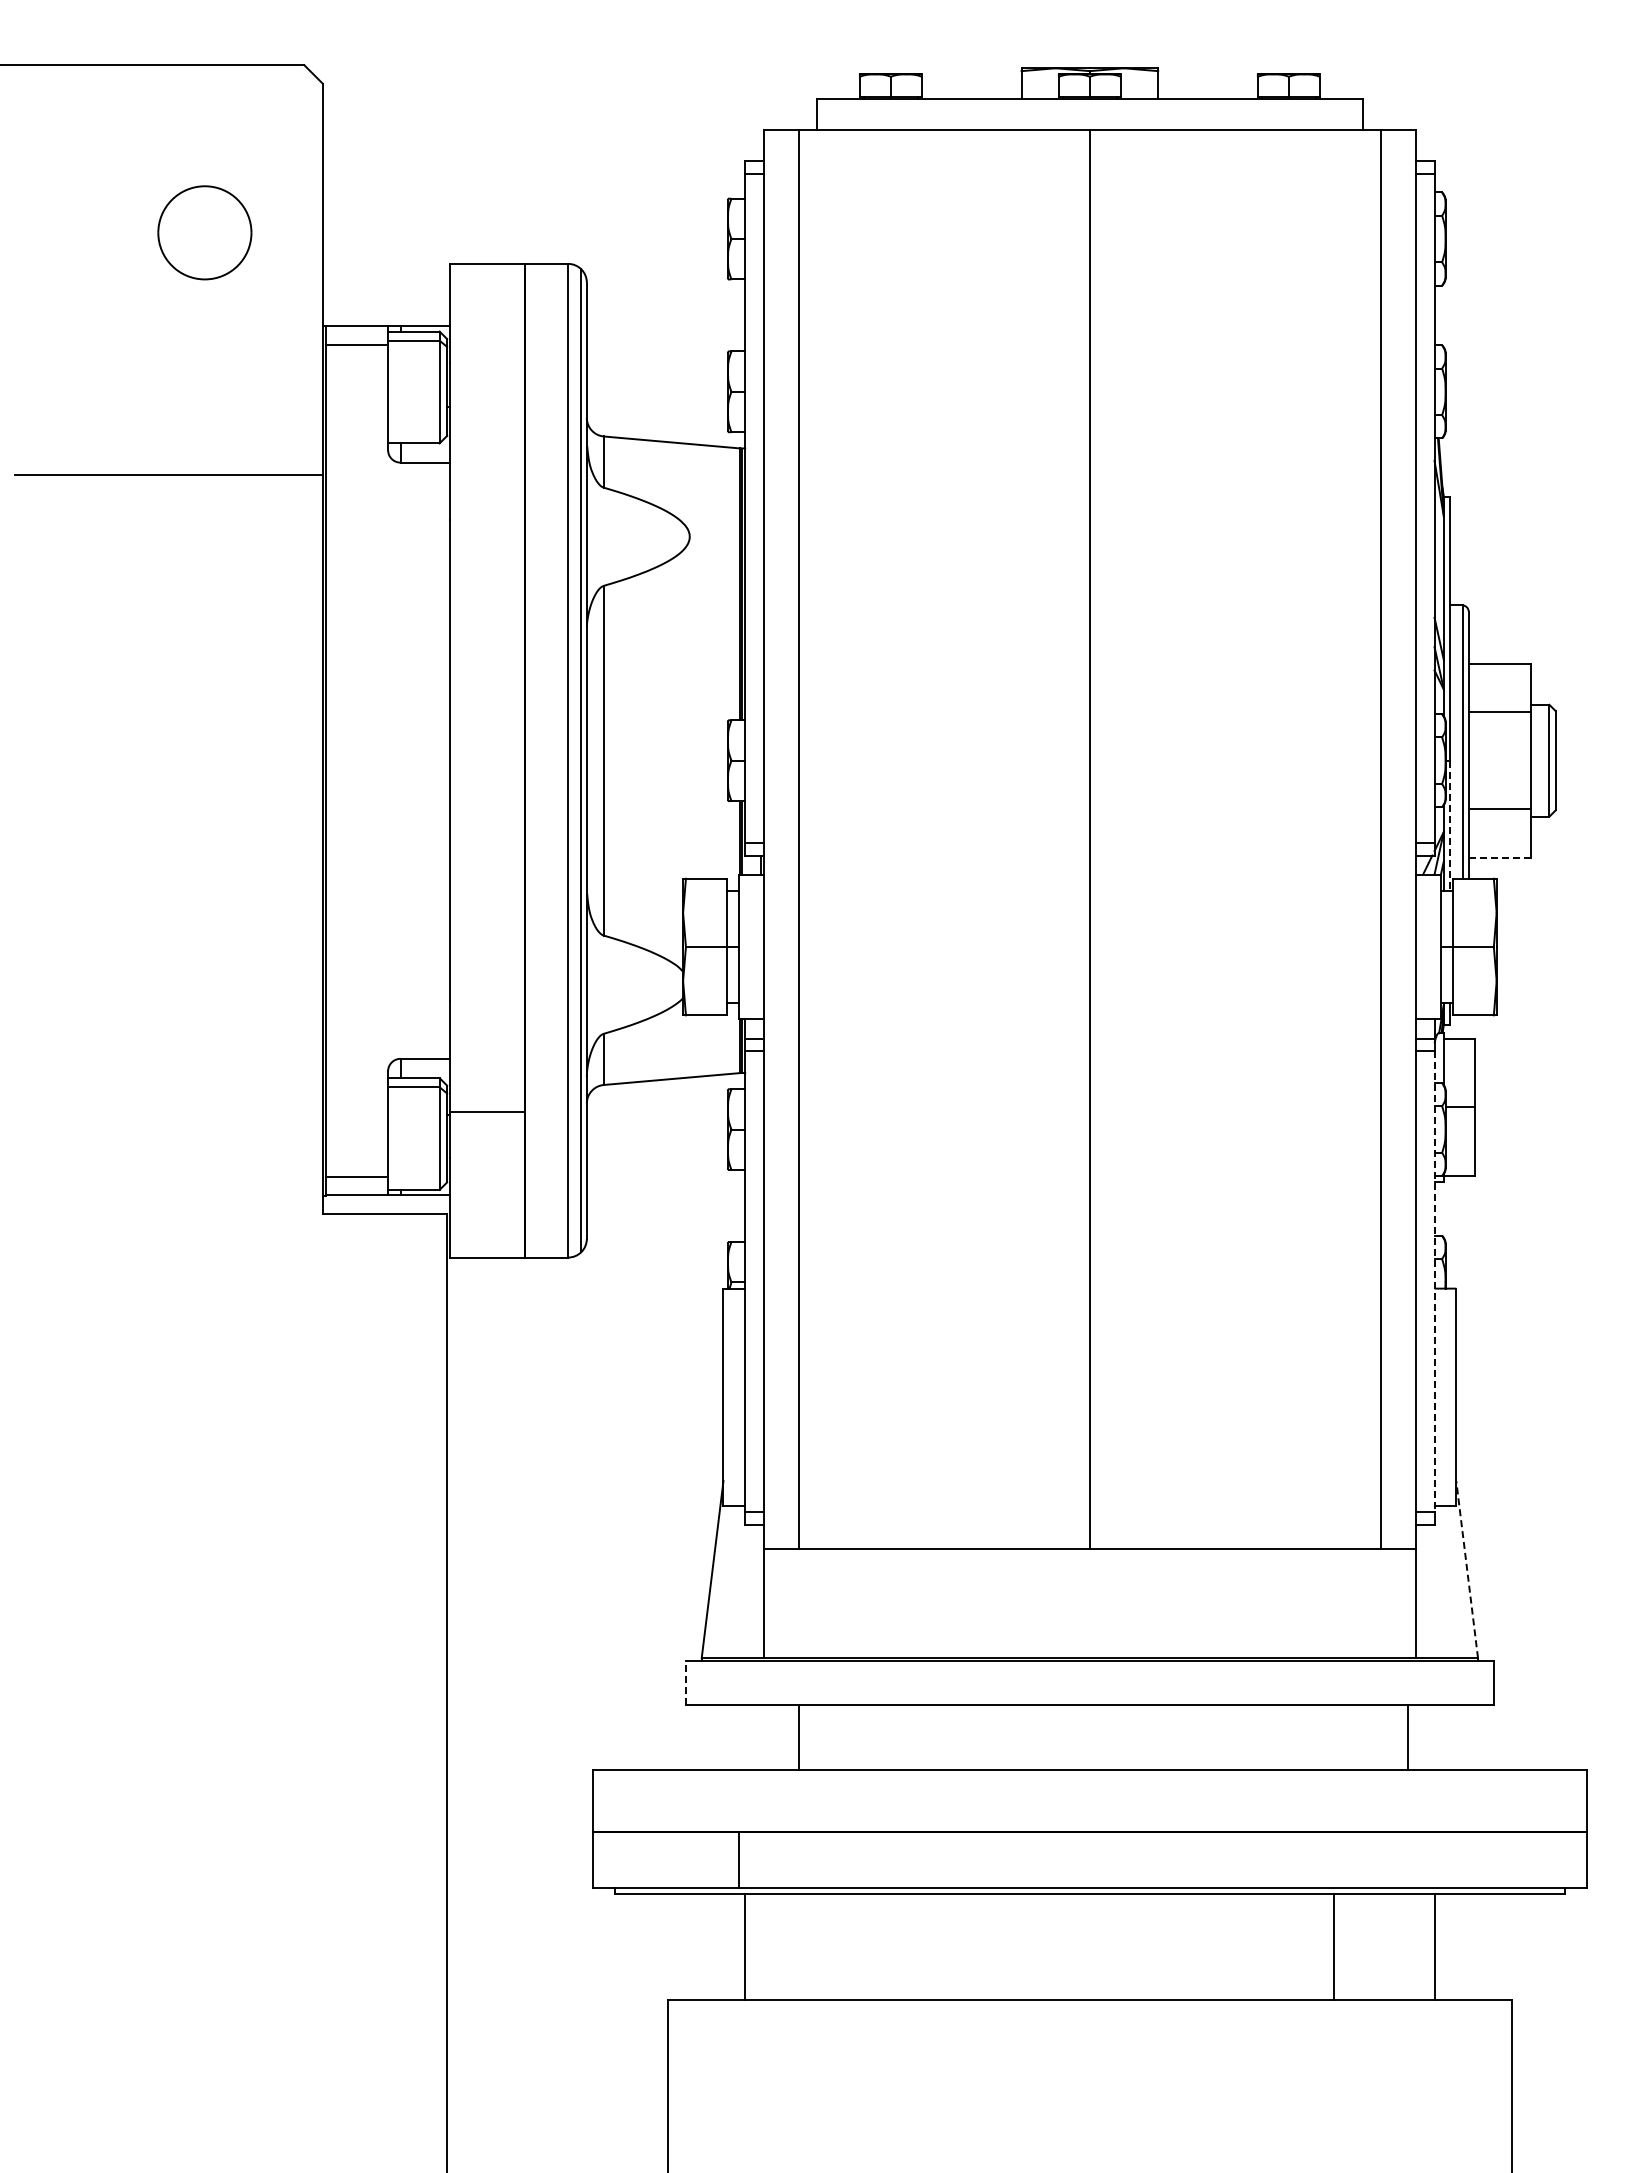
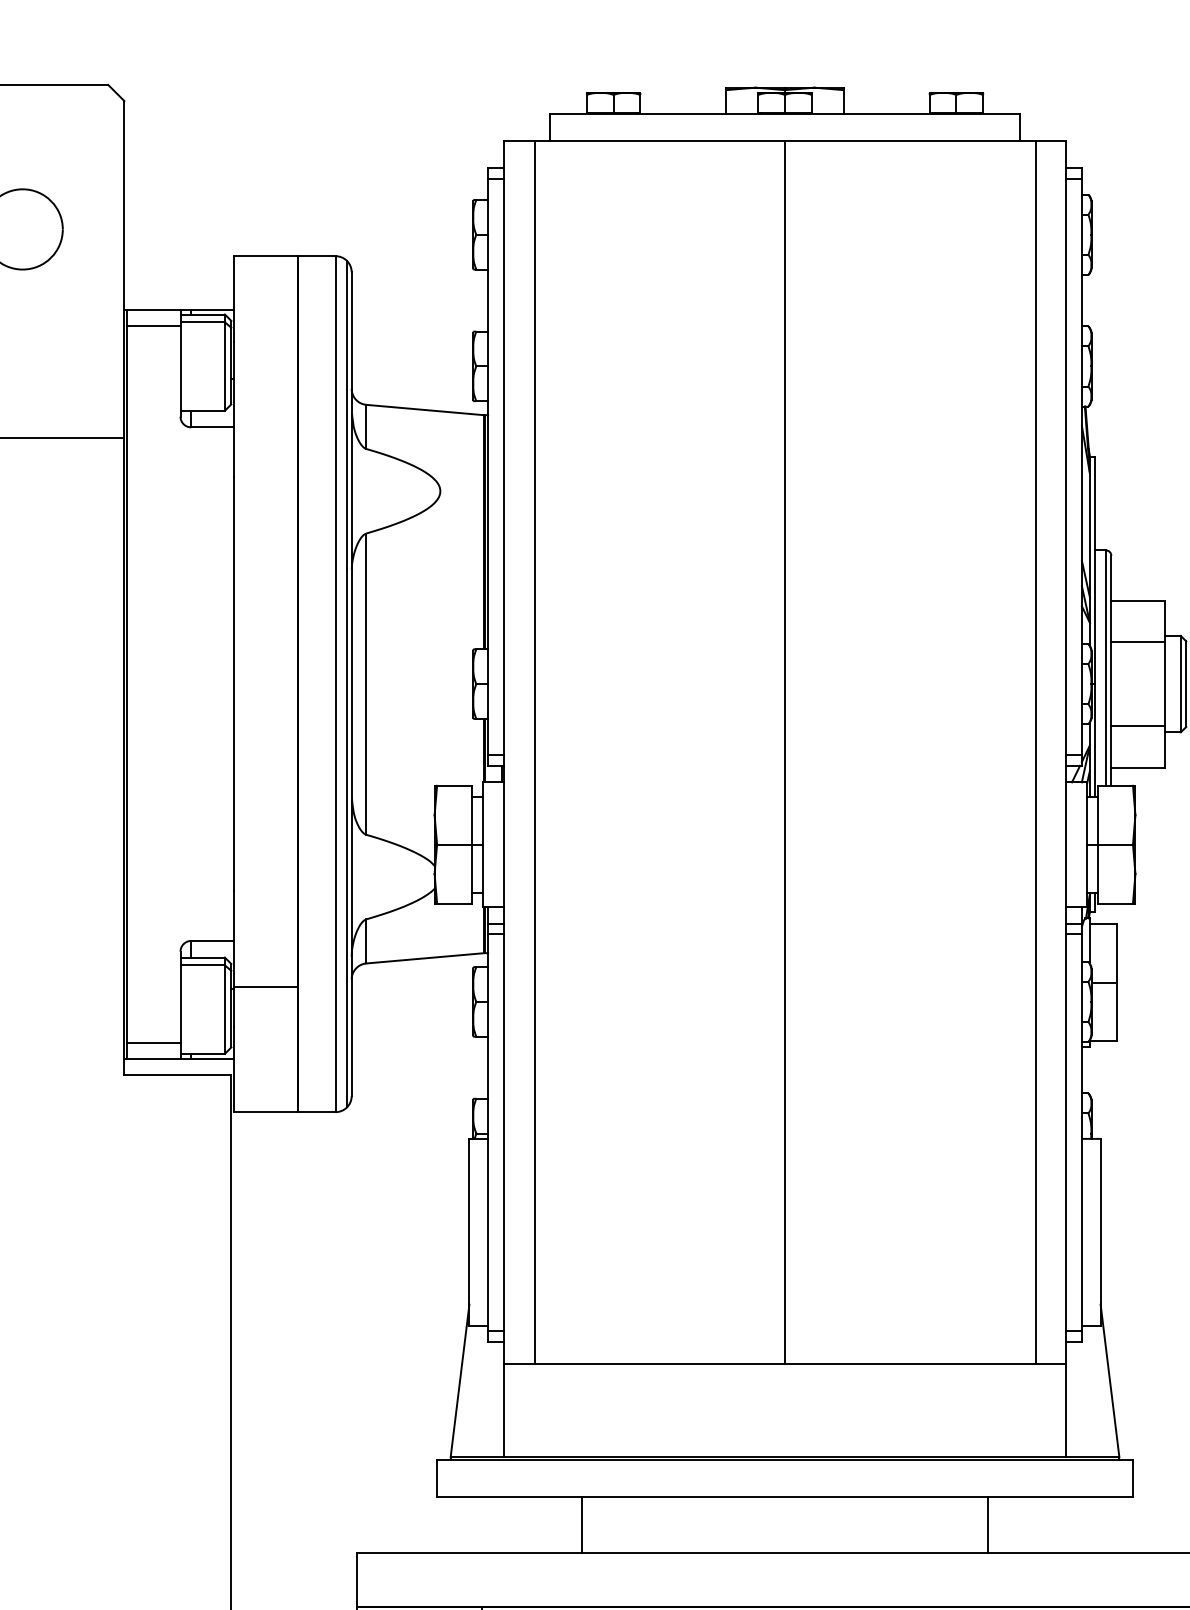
line: (1450, 826) -> (1095, 740), dashed -> solid
line: (1500, 857) -> (1138, 767), dashed -> solid
line: (1434, 1281) -> (1081, 1132), dashed -> solid
line: (1467, 1569) -> (1110, 1380), dashed -> solid
line: (686, 1682) -> (437, 1478), dashed -> solid
line: (798, 1736) -> (581, 1524), moved
line: (1407, 1736) -> (987, 1524), moved

